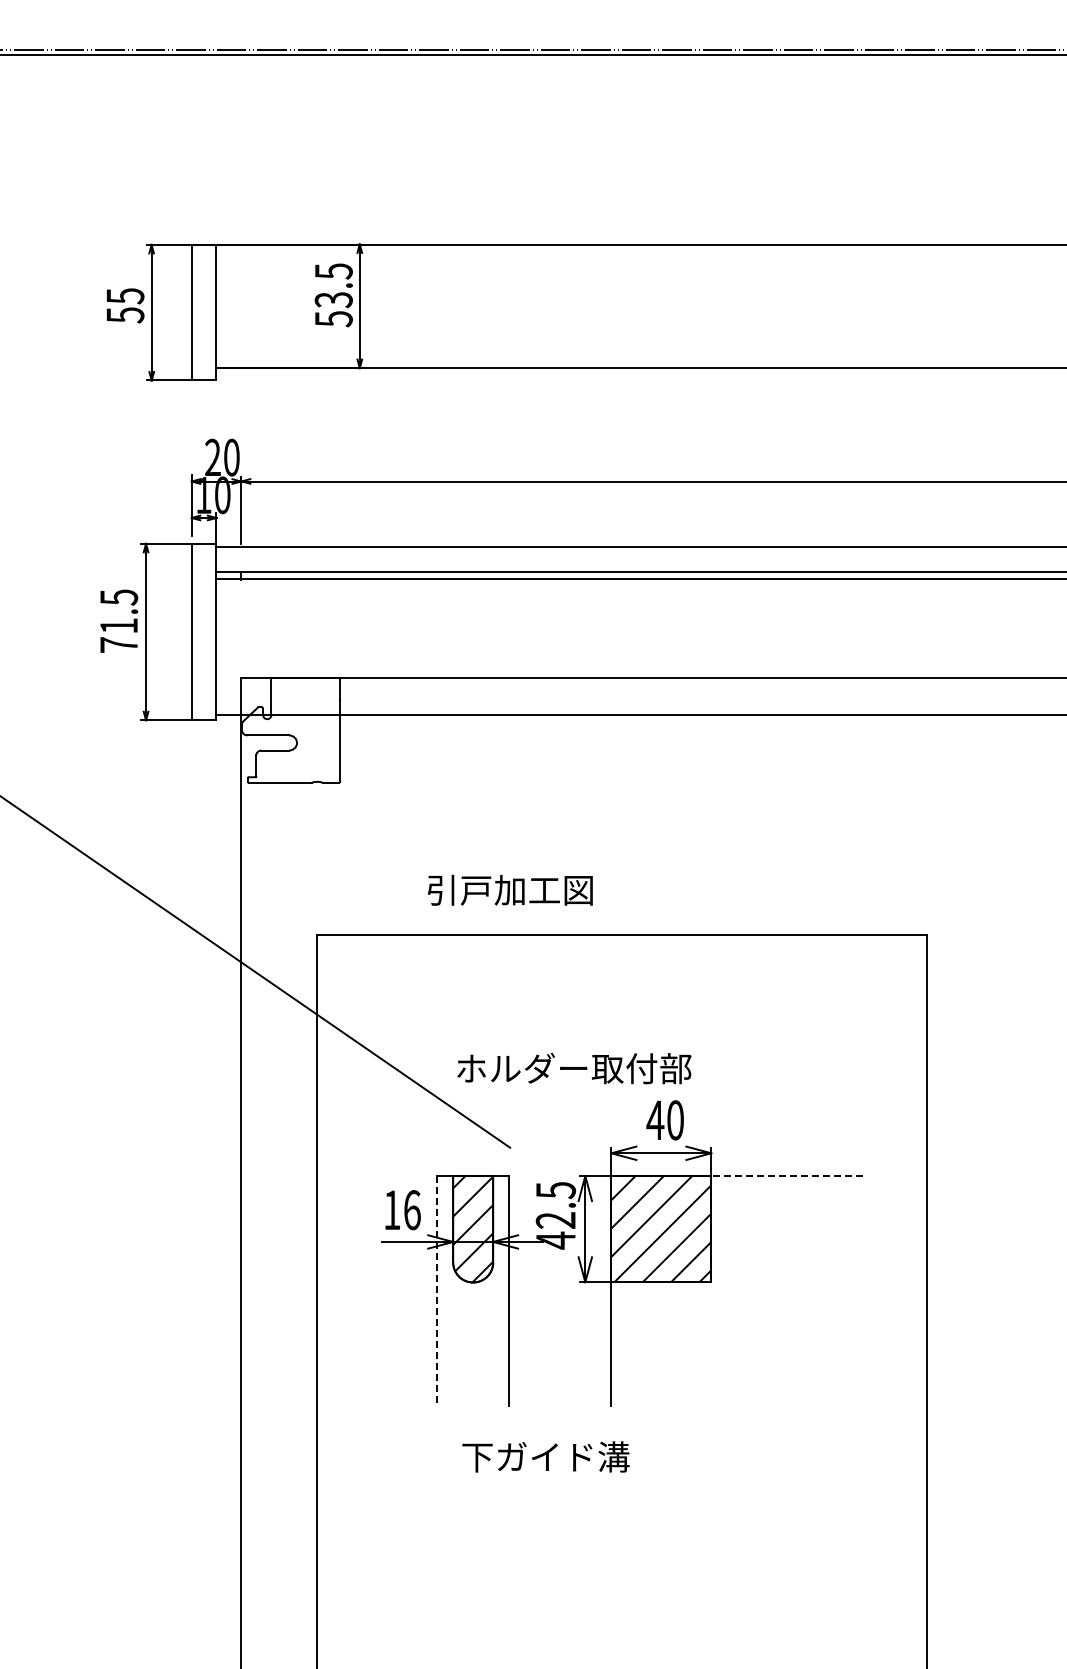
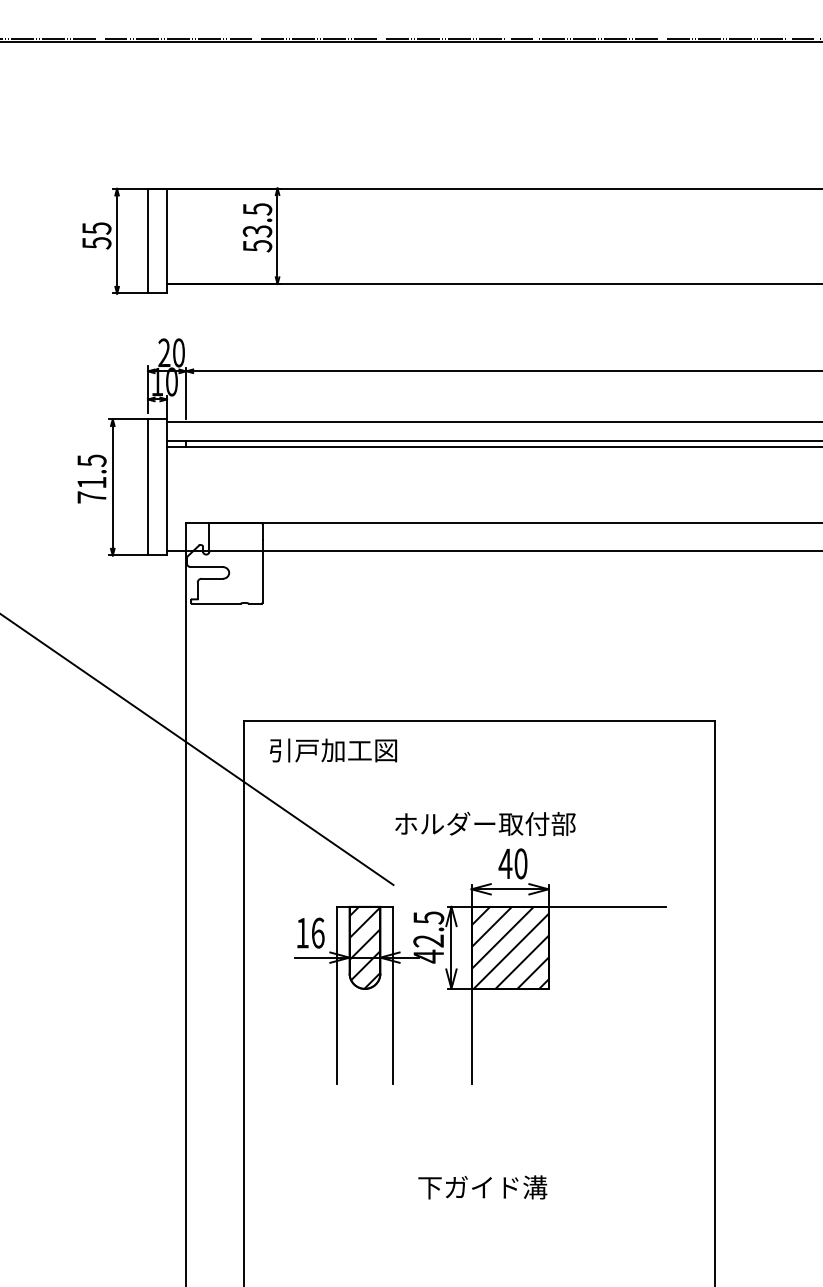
text: (509, 889) -> (332, 749), moved
text: (574, 1068) -> (485, 823), moved
line: (787, 1176) -> (607, 907), dashed -> solid
line: (436, 1290) -> (336, 995), dashed -> solid
text: (545, 1456) -> (482, 1187), moved

